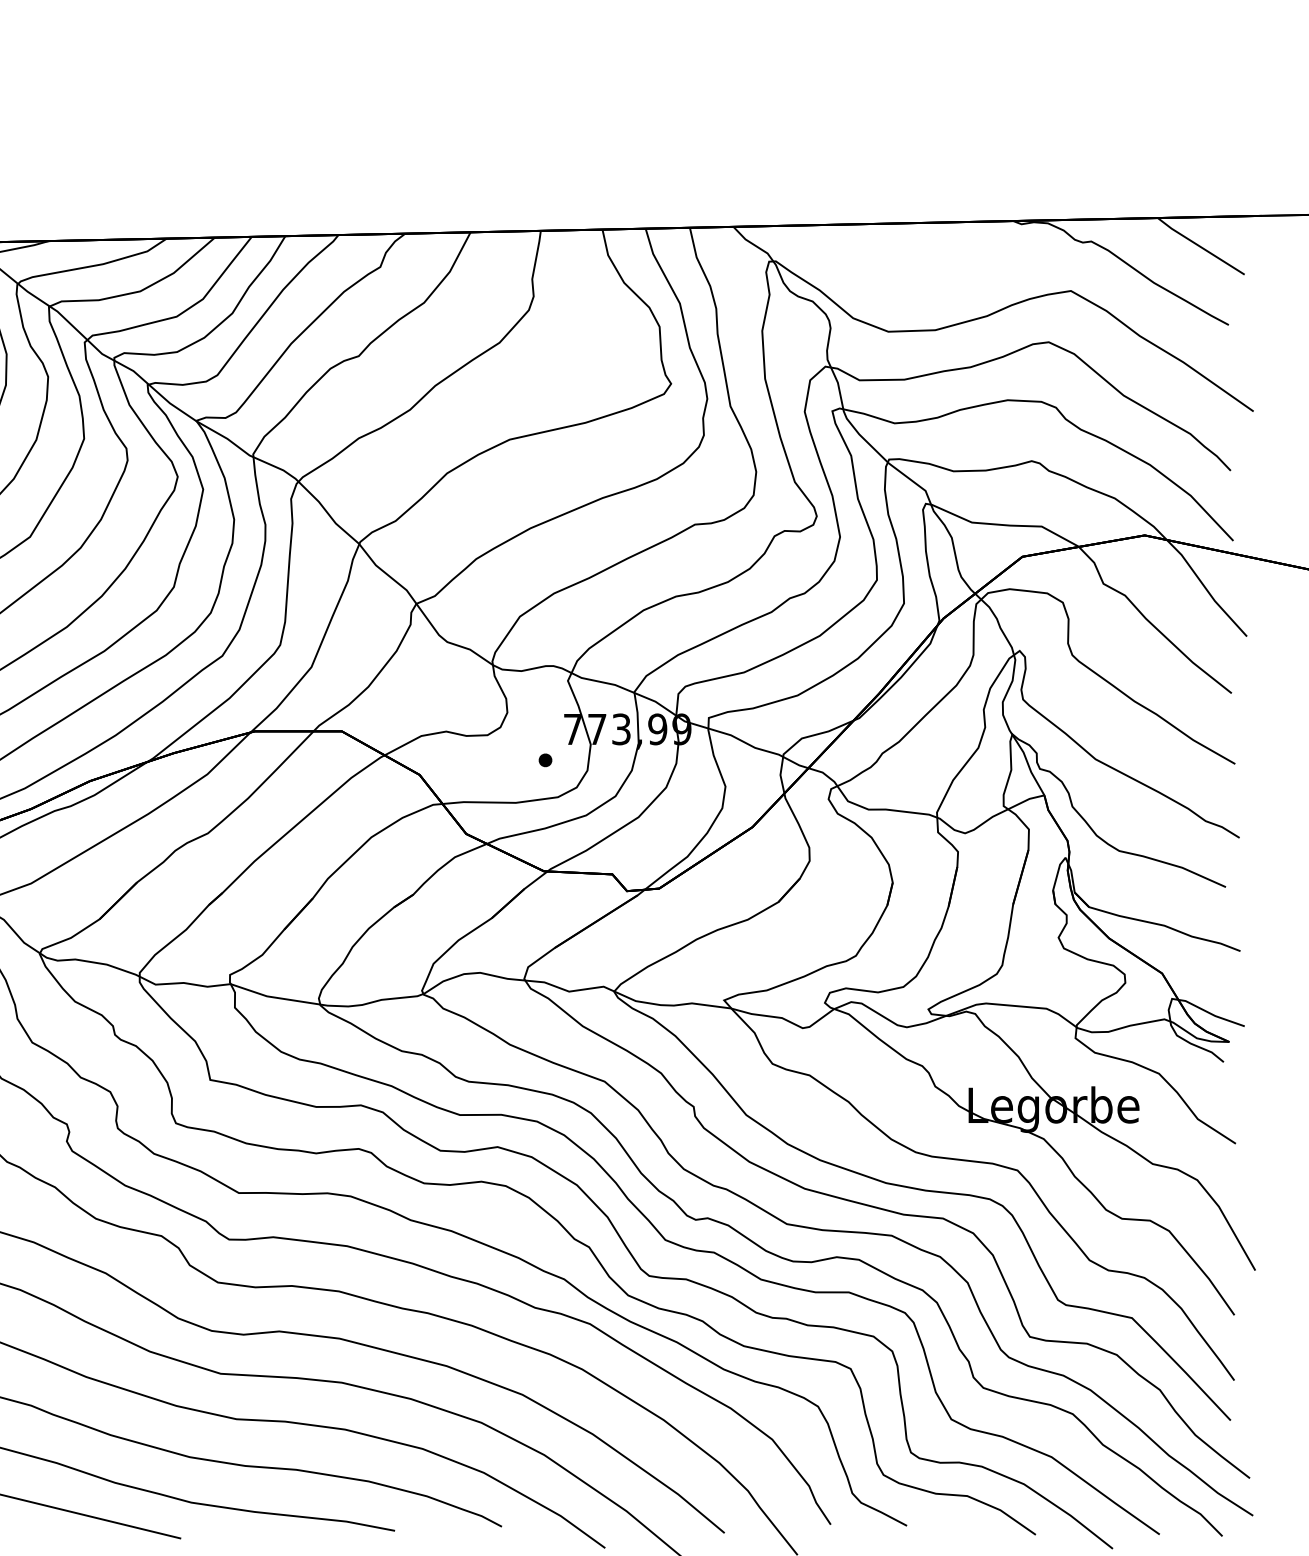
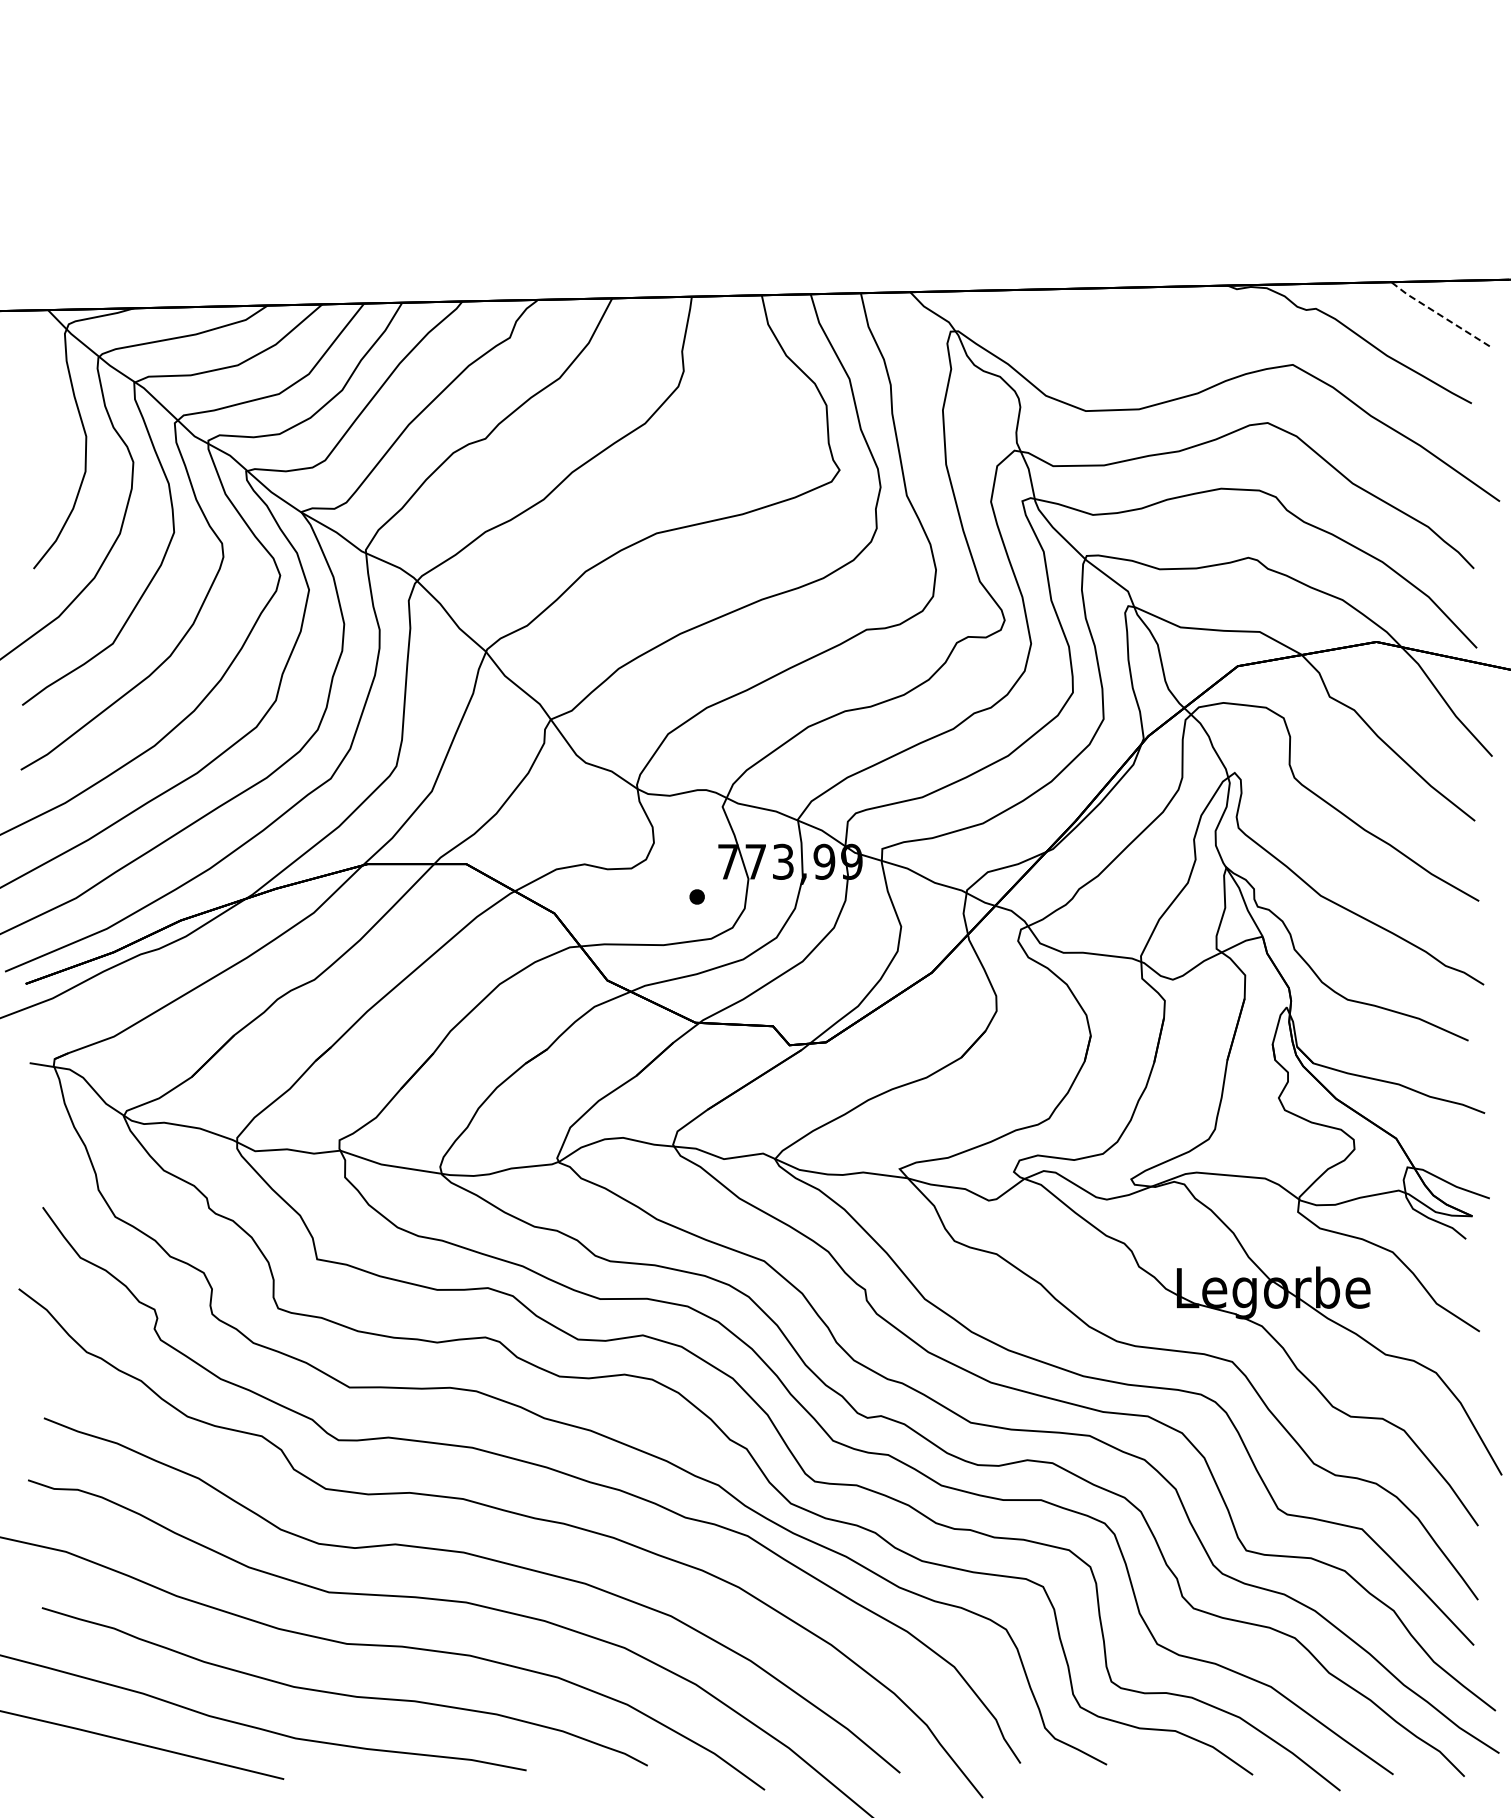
line: (1200, 246) -> (1439, 314), solid -> dashed

